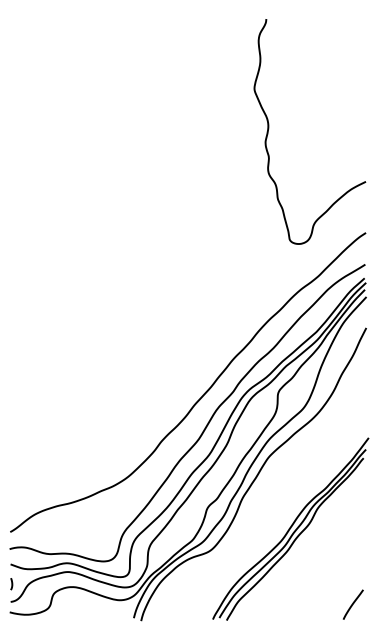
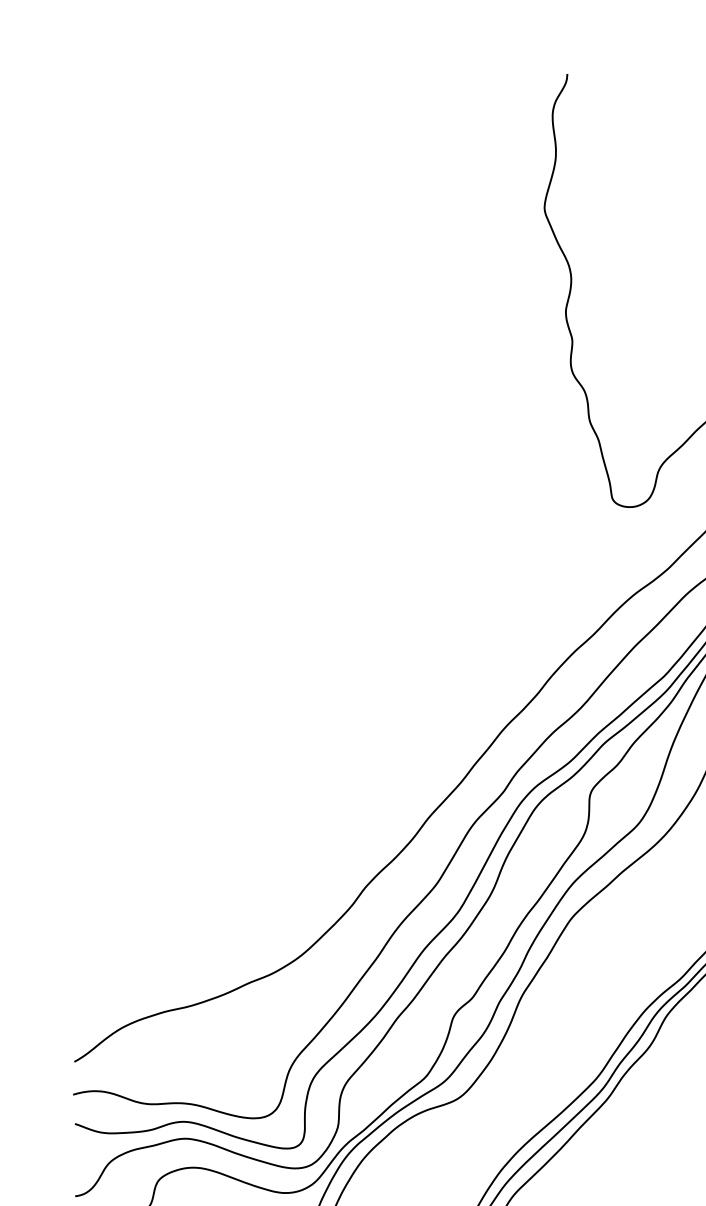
curve: (11, 584) -> (76, 1162), removed

